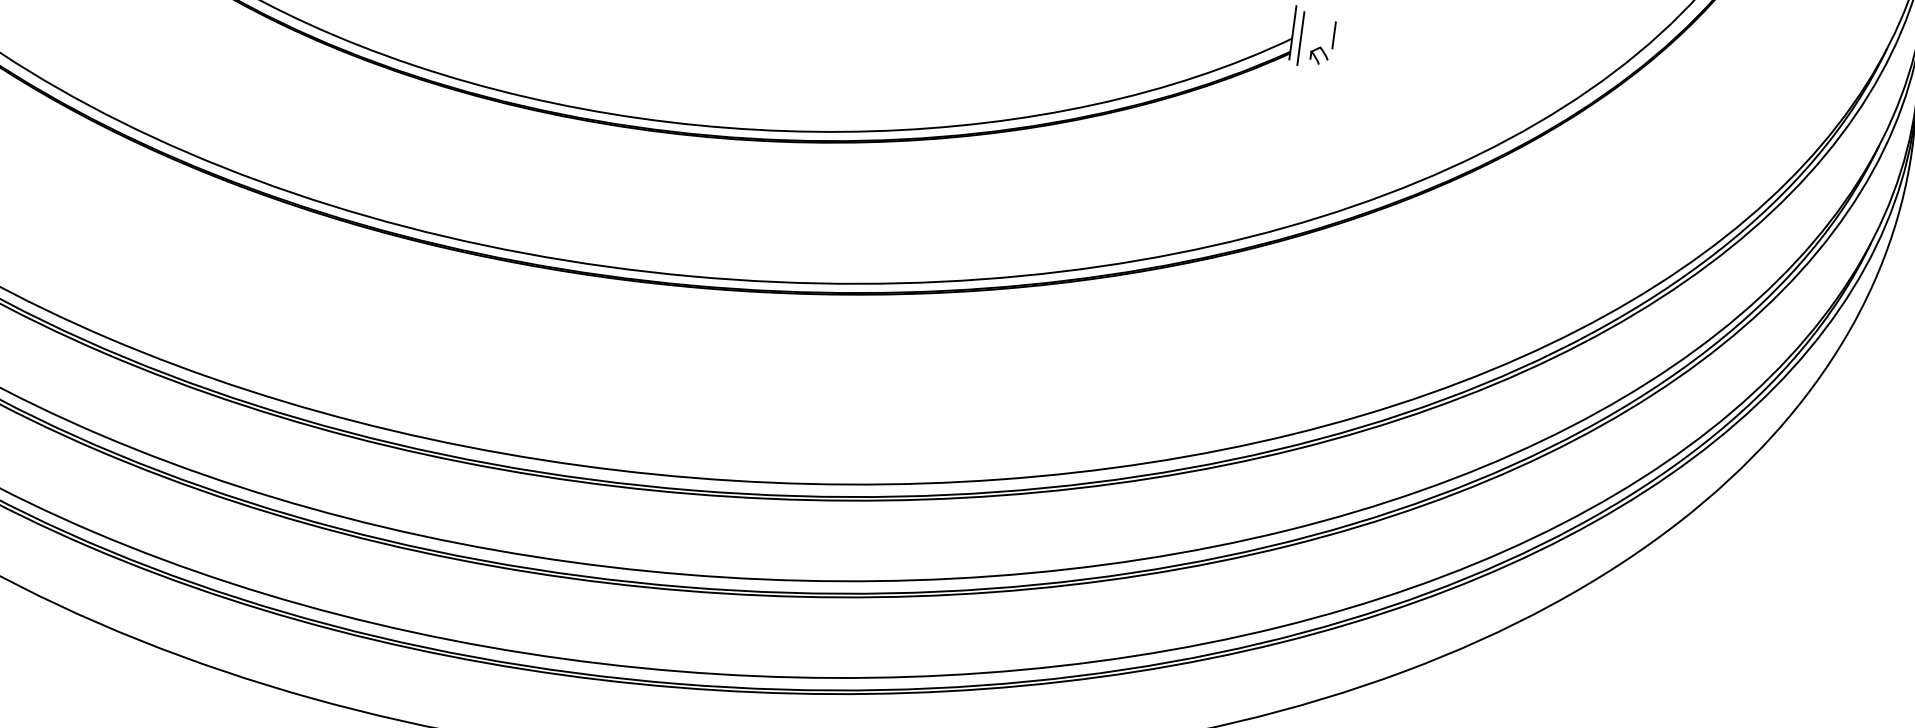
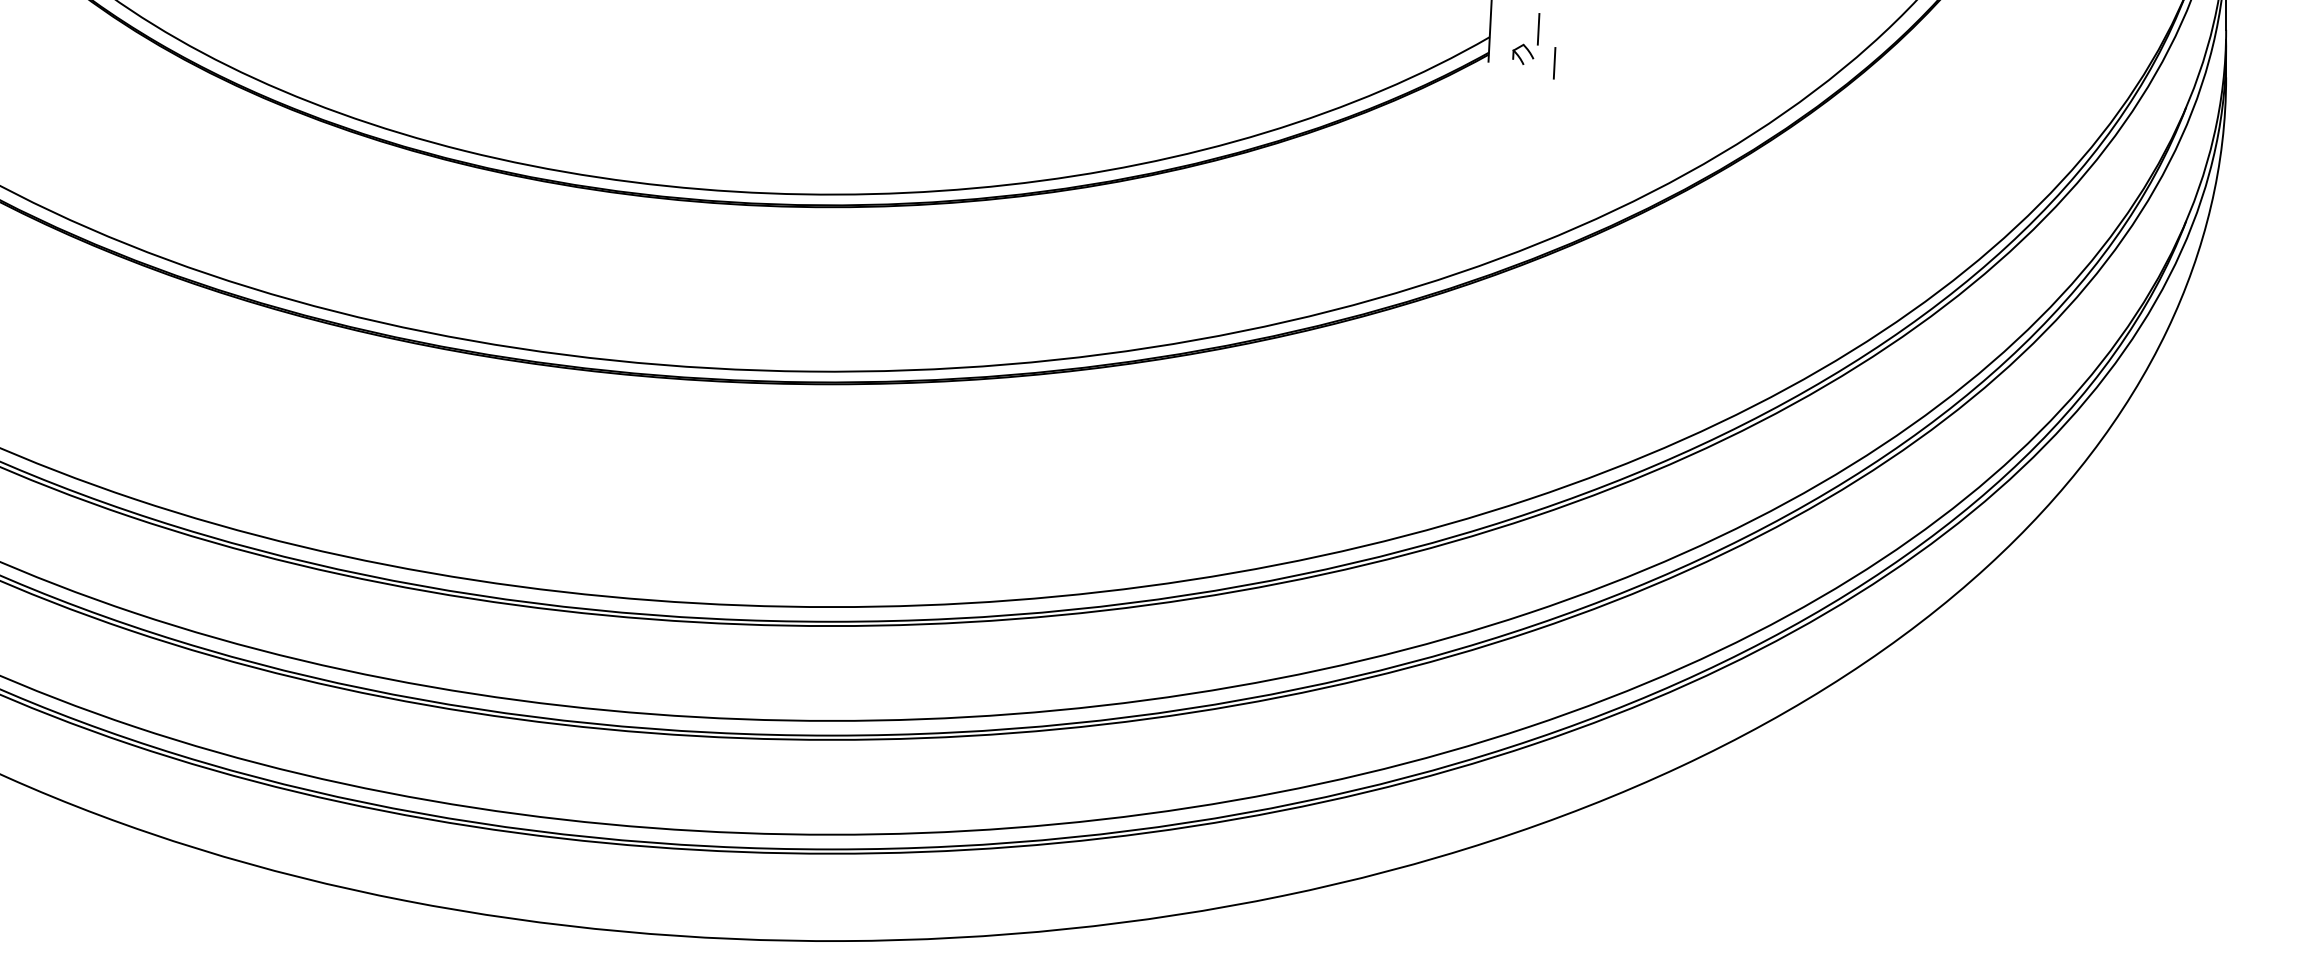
line: (1300, 38) -> (1499, 36), removed
line: (1345, 65) -> (1554, 63), added

